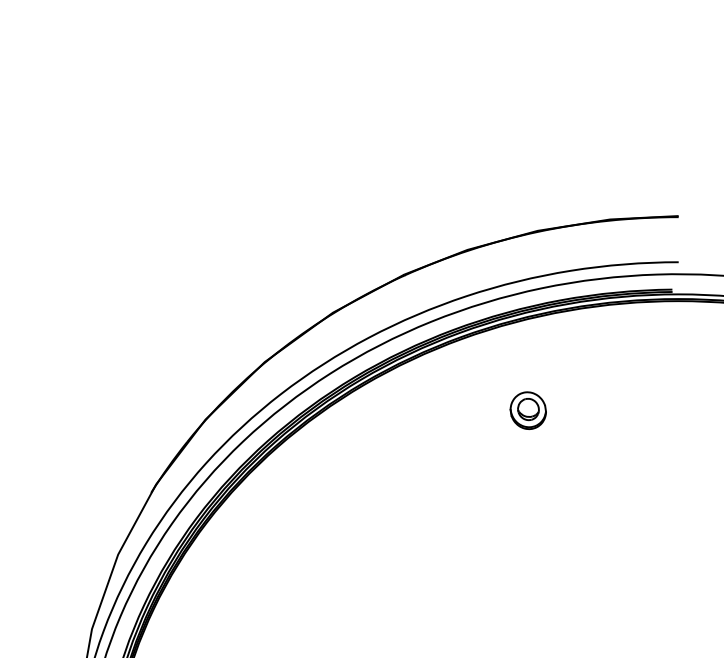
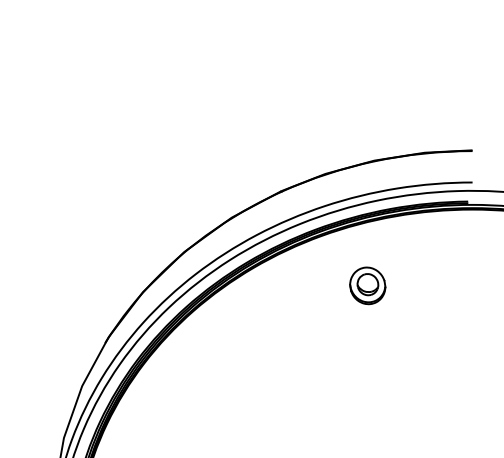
part: (527, 410) -> (367, 285), size x1.43

